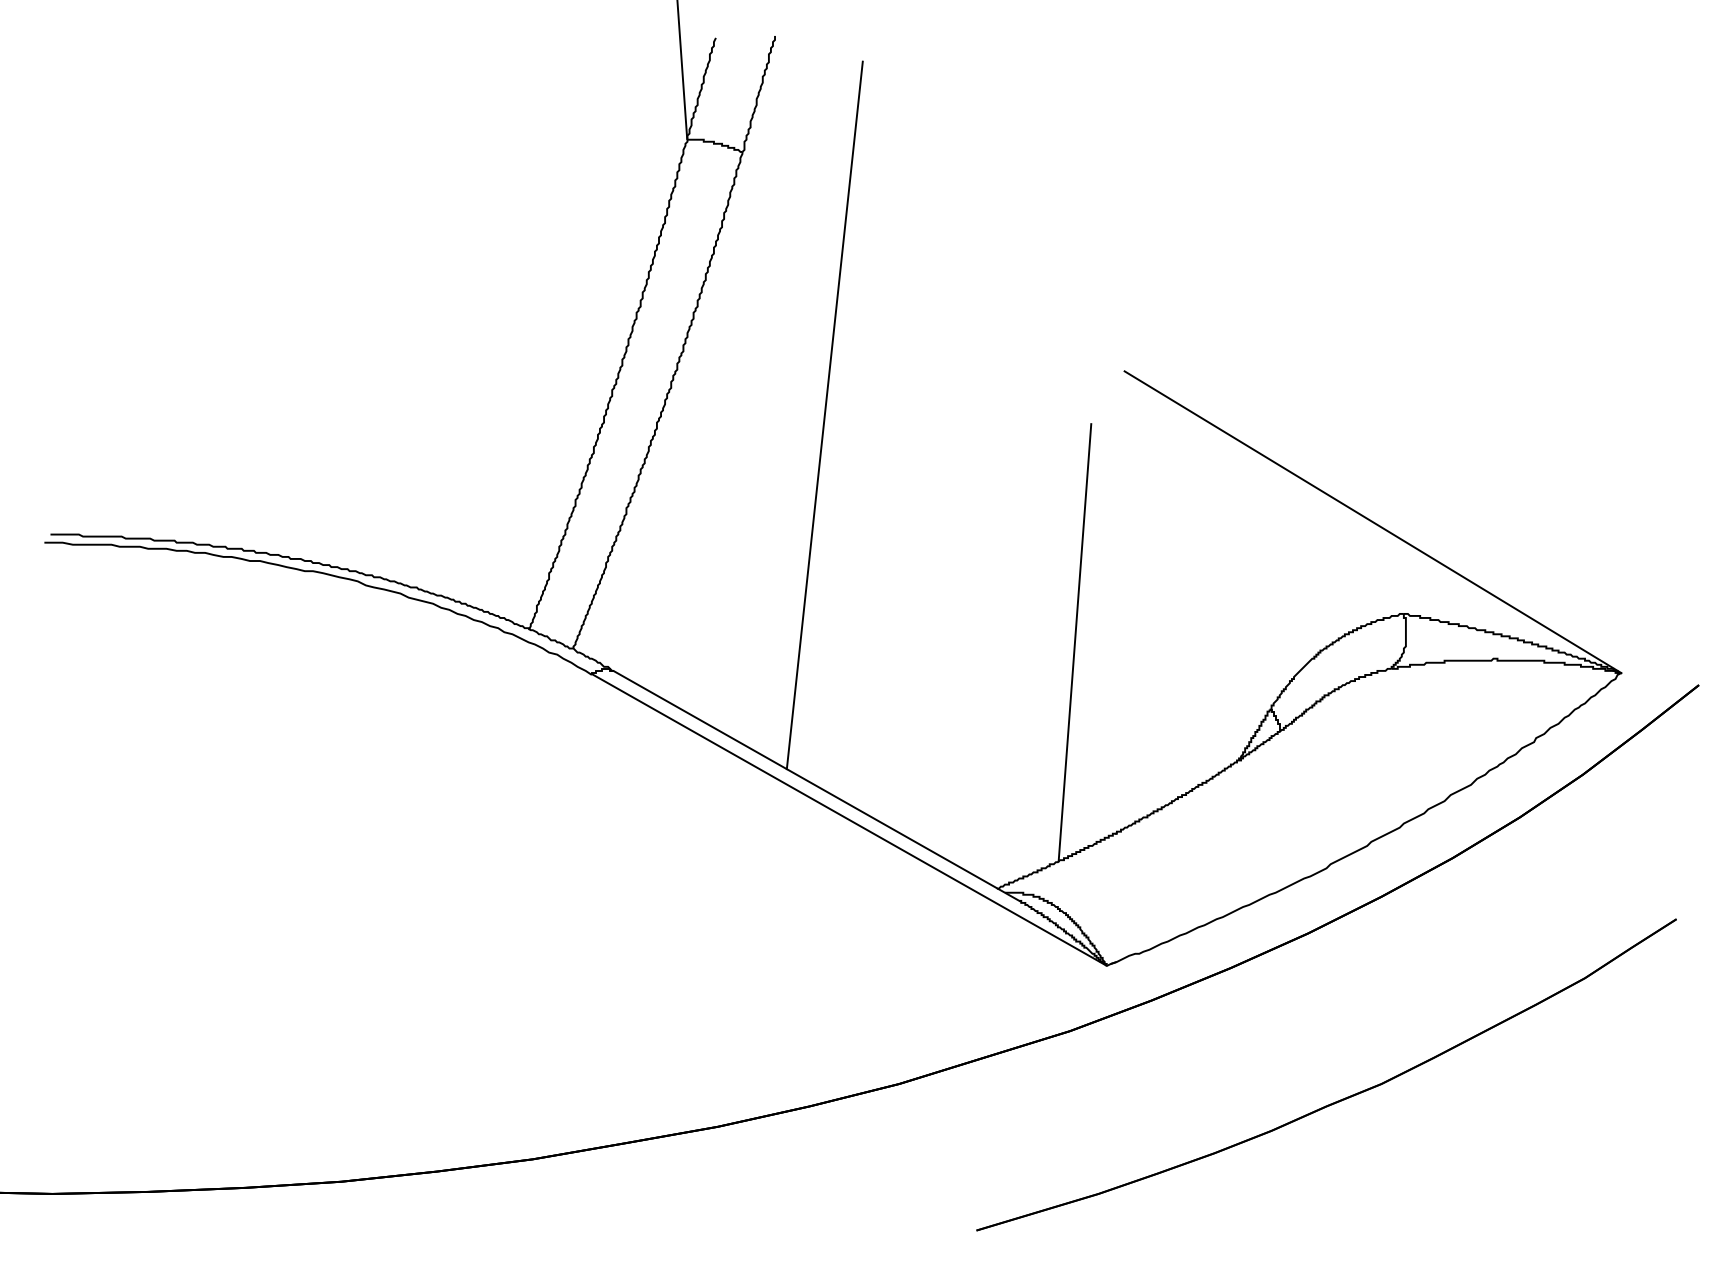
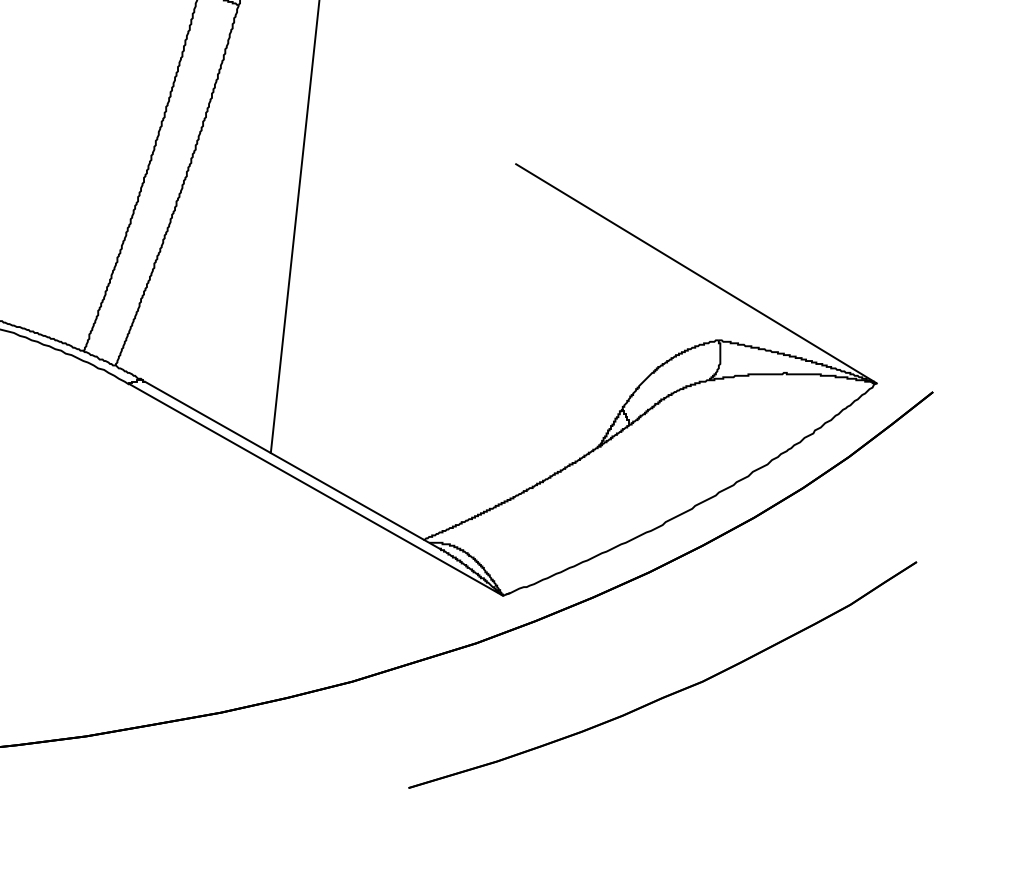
line: (1074, 642) -> (479, 361), removed

